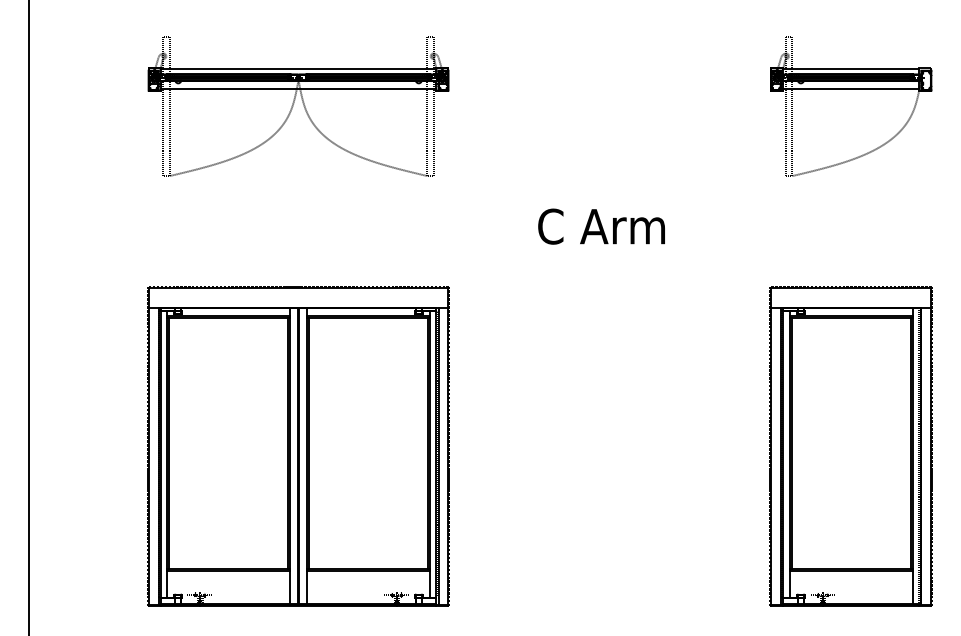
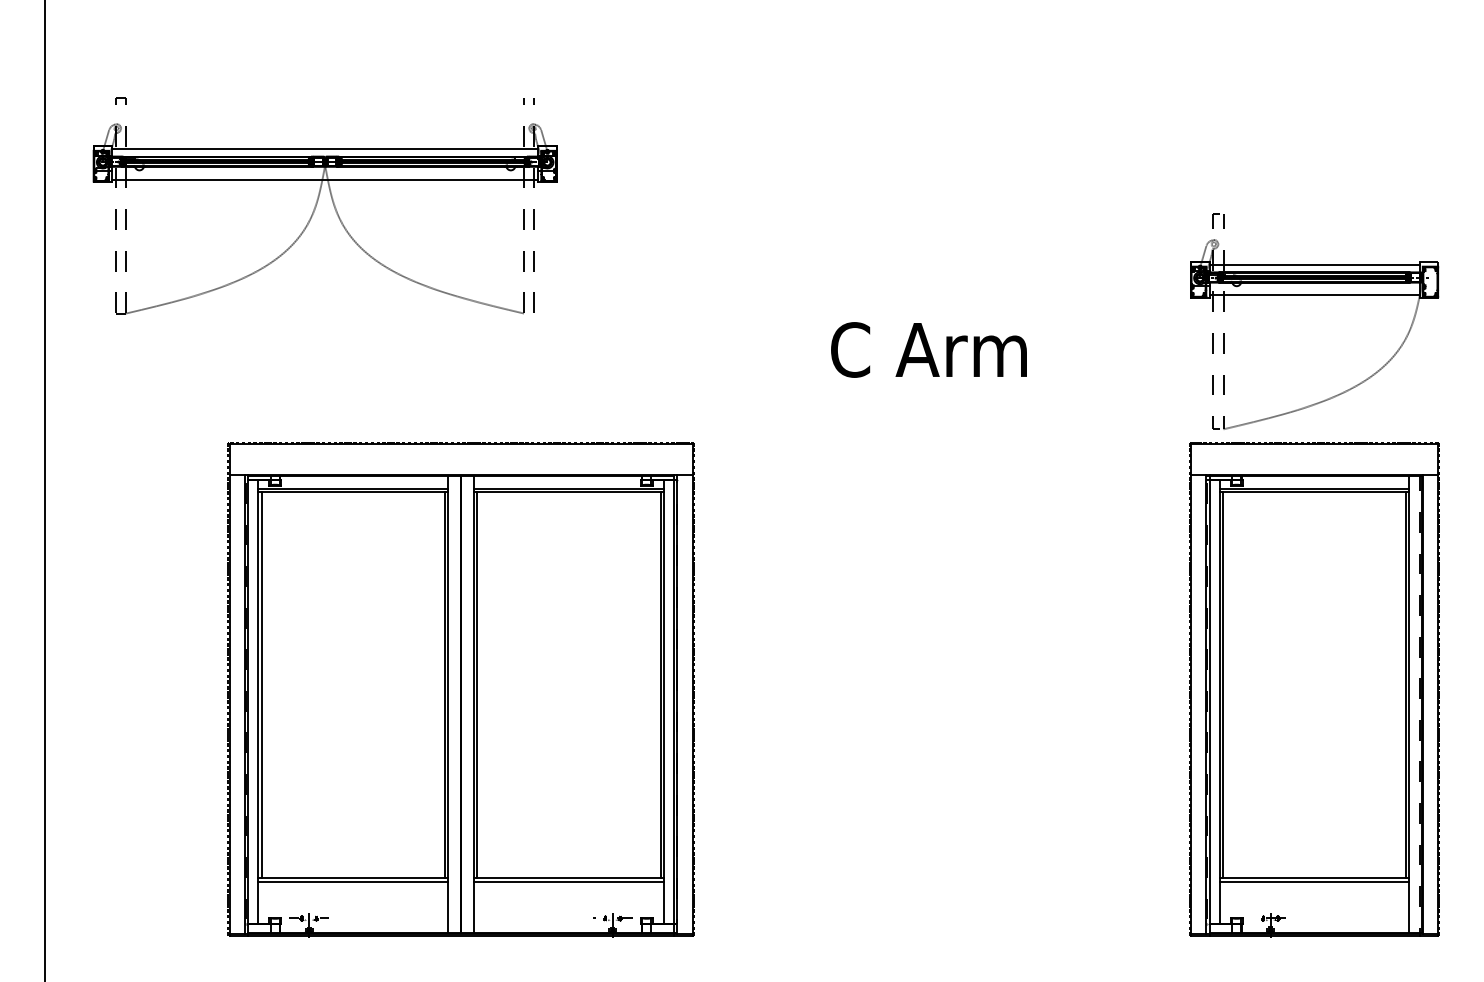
part: (851, 89) -> (1314, 295), moved
part: (298, 106) -> (325, 206), moved

